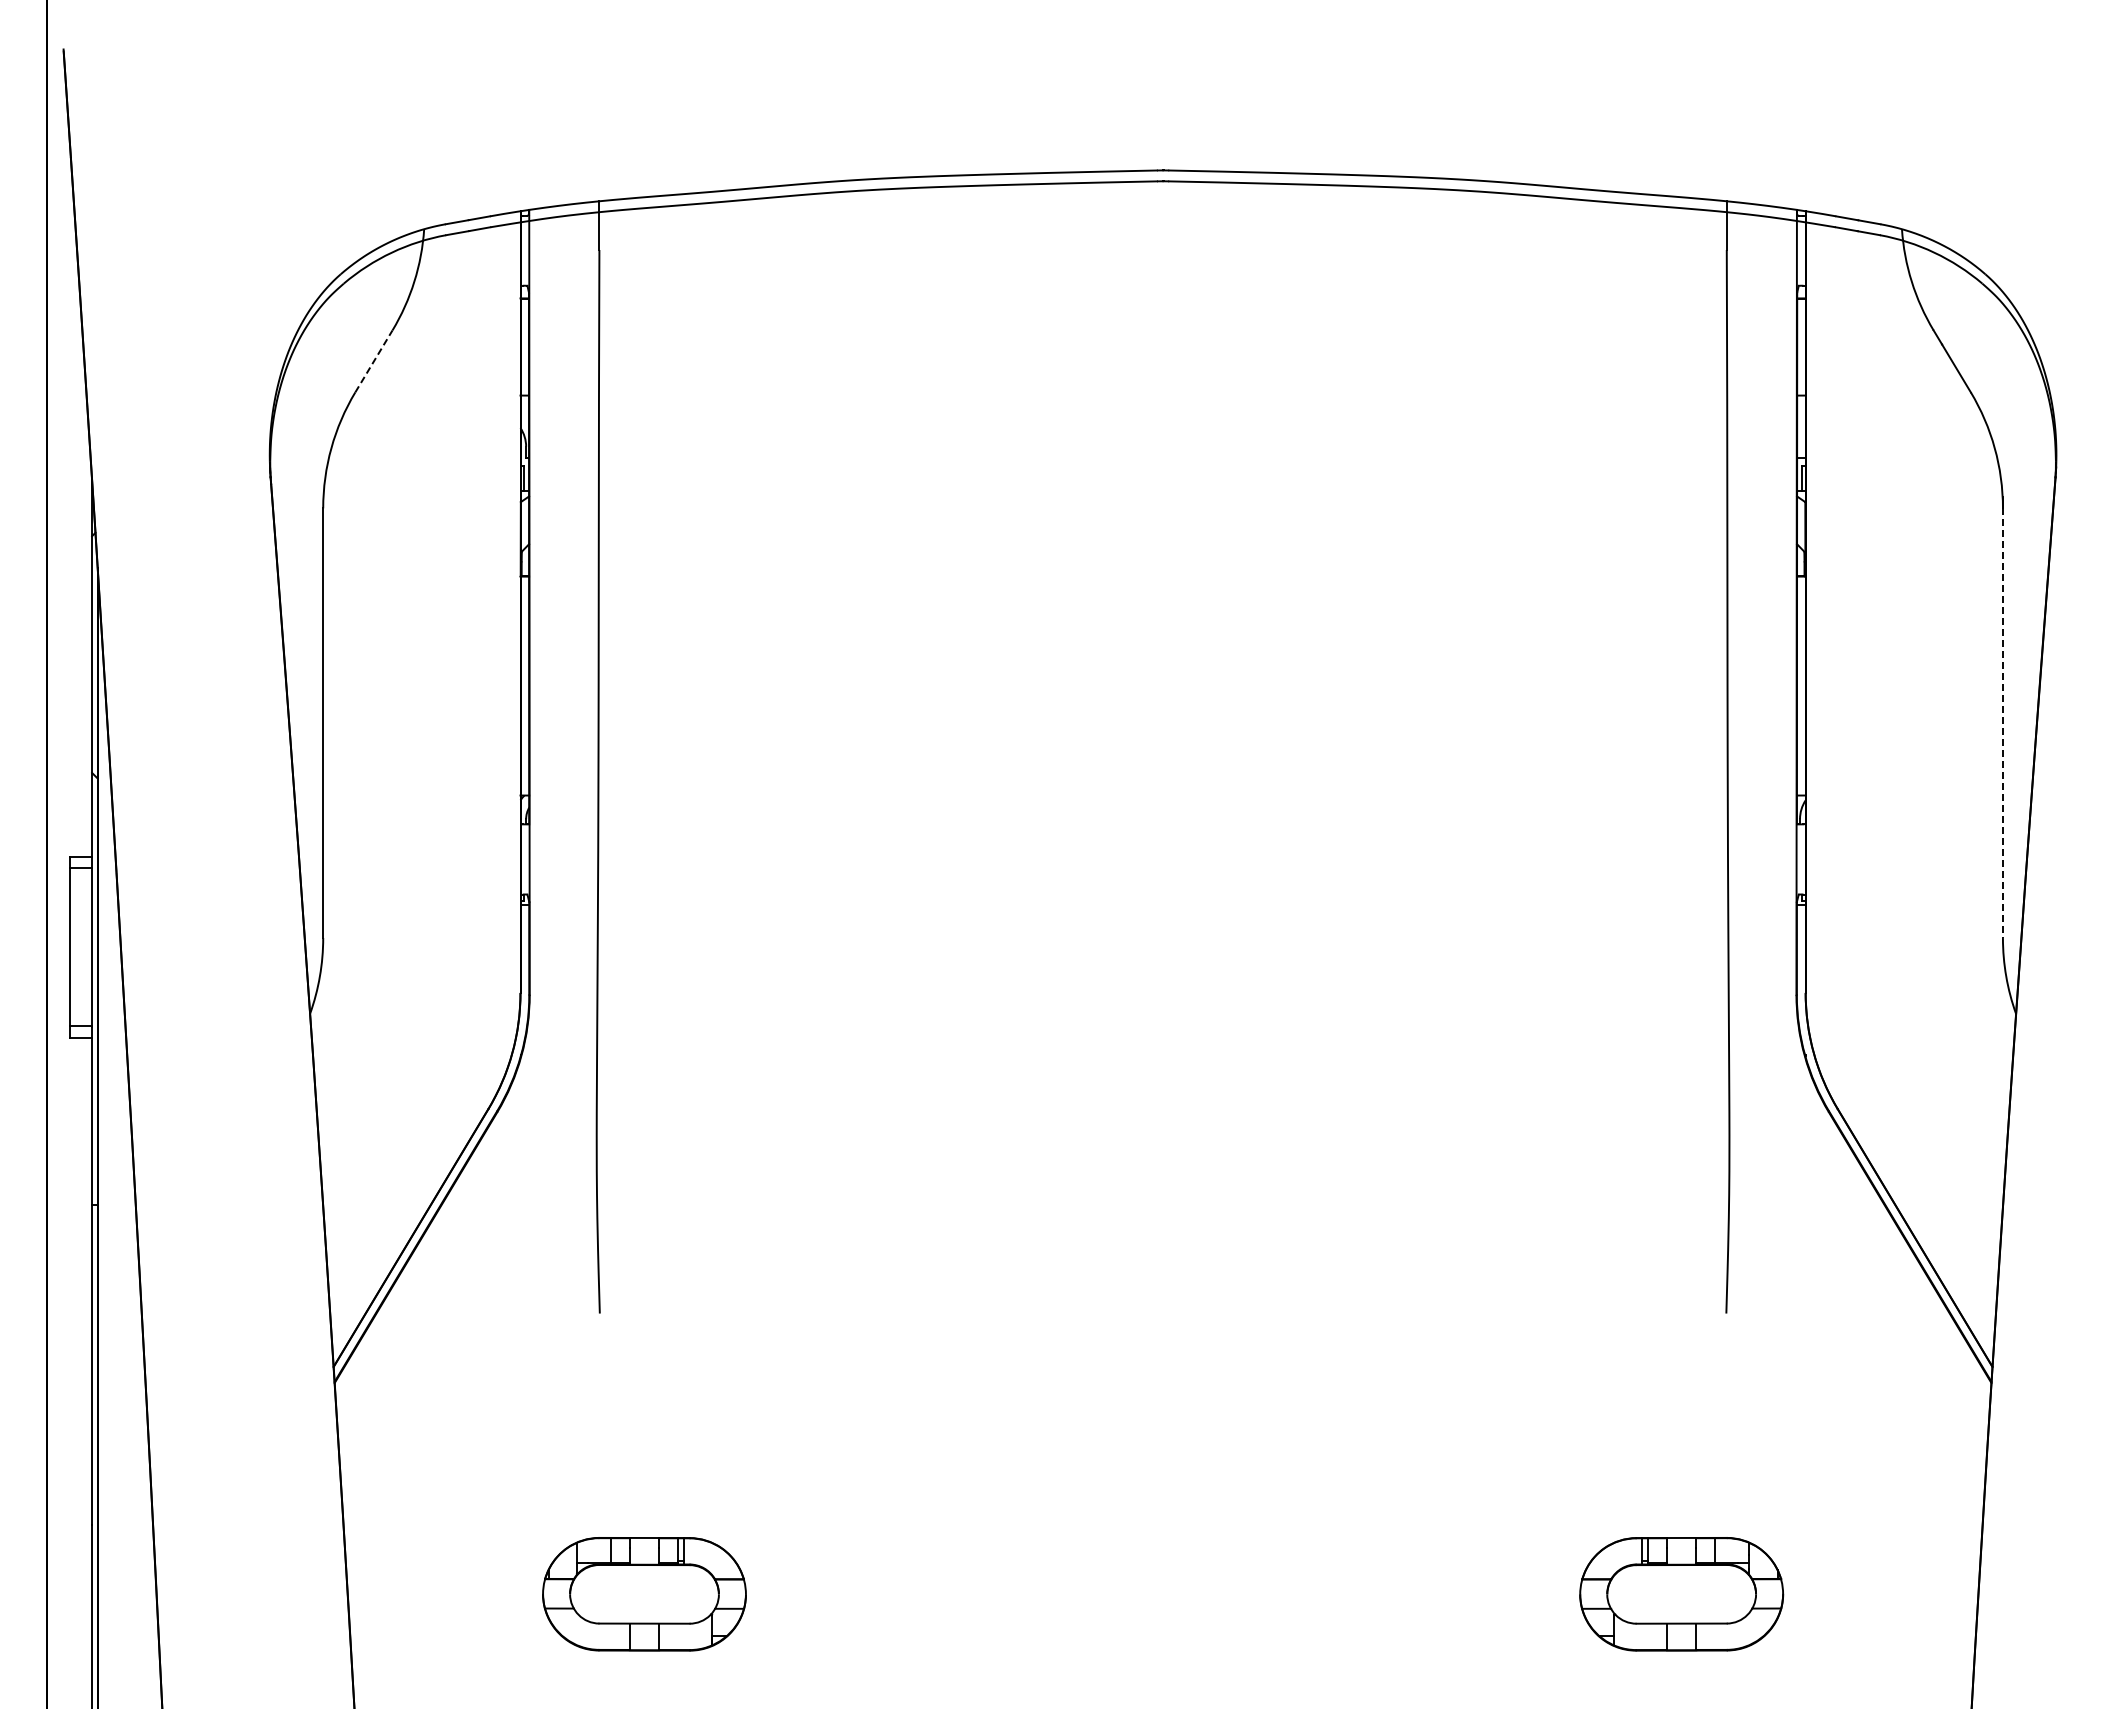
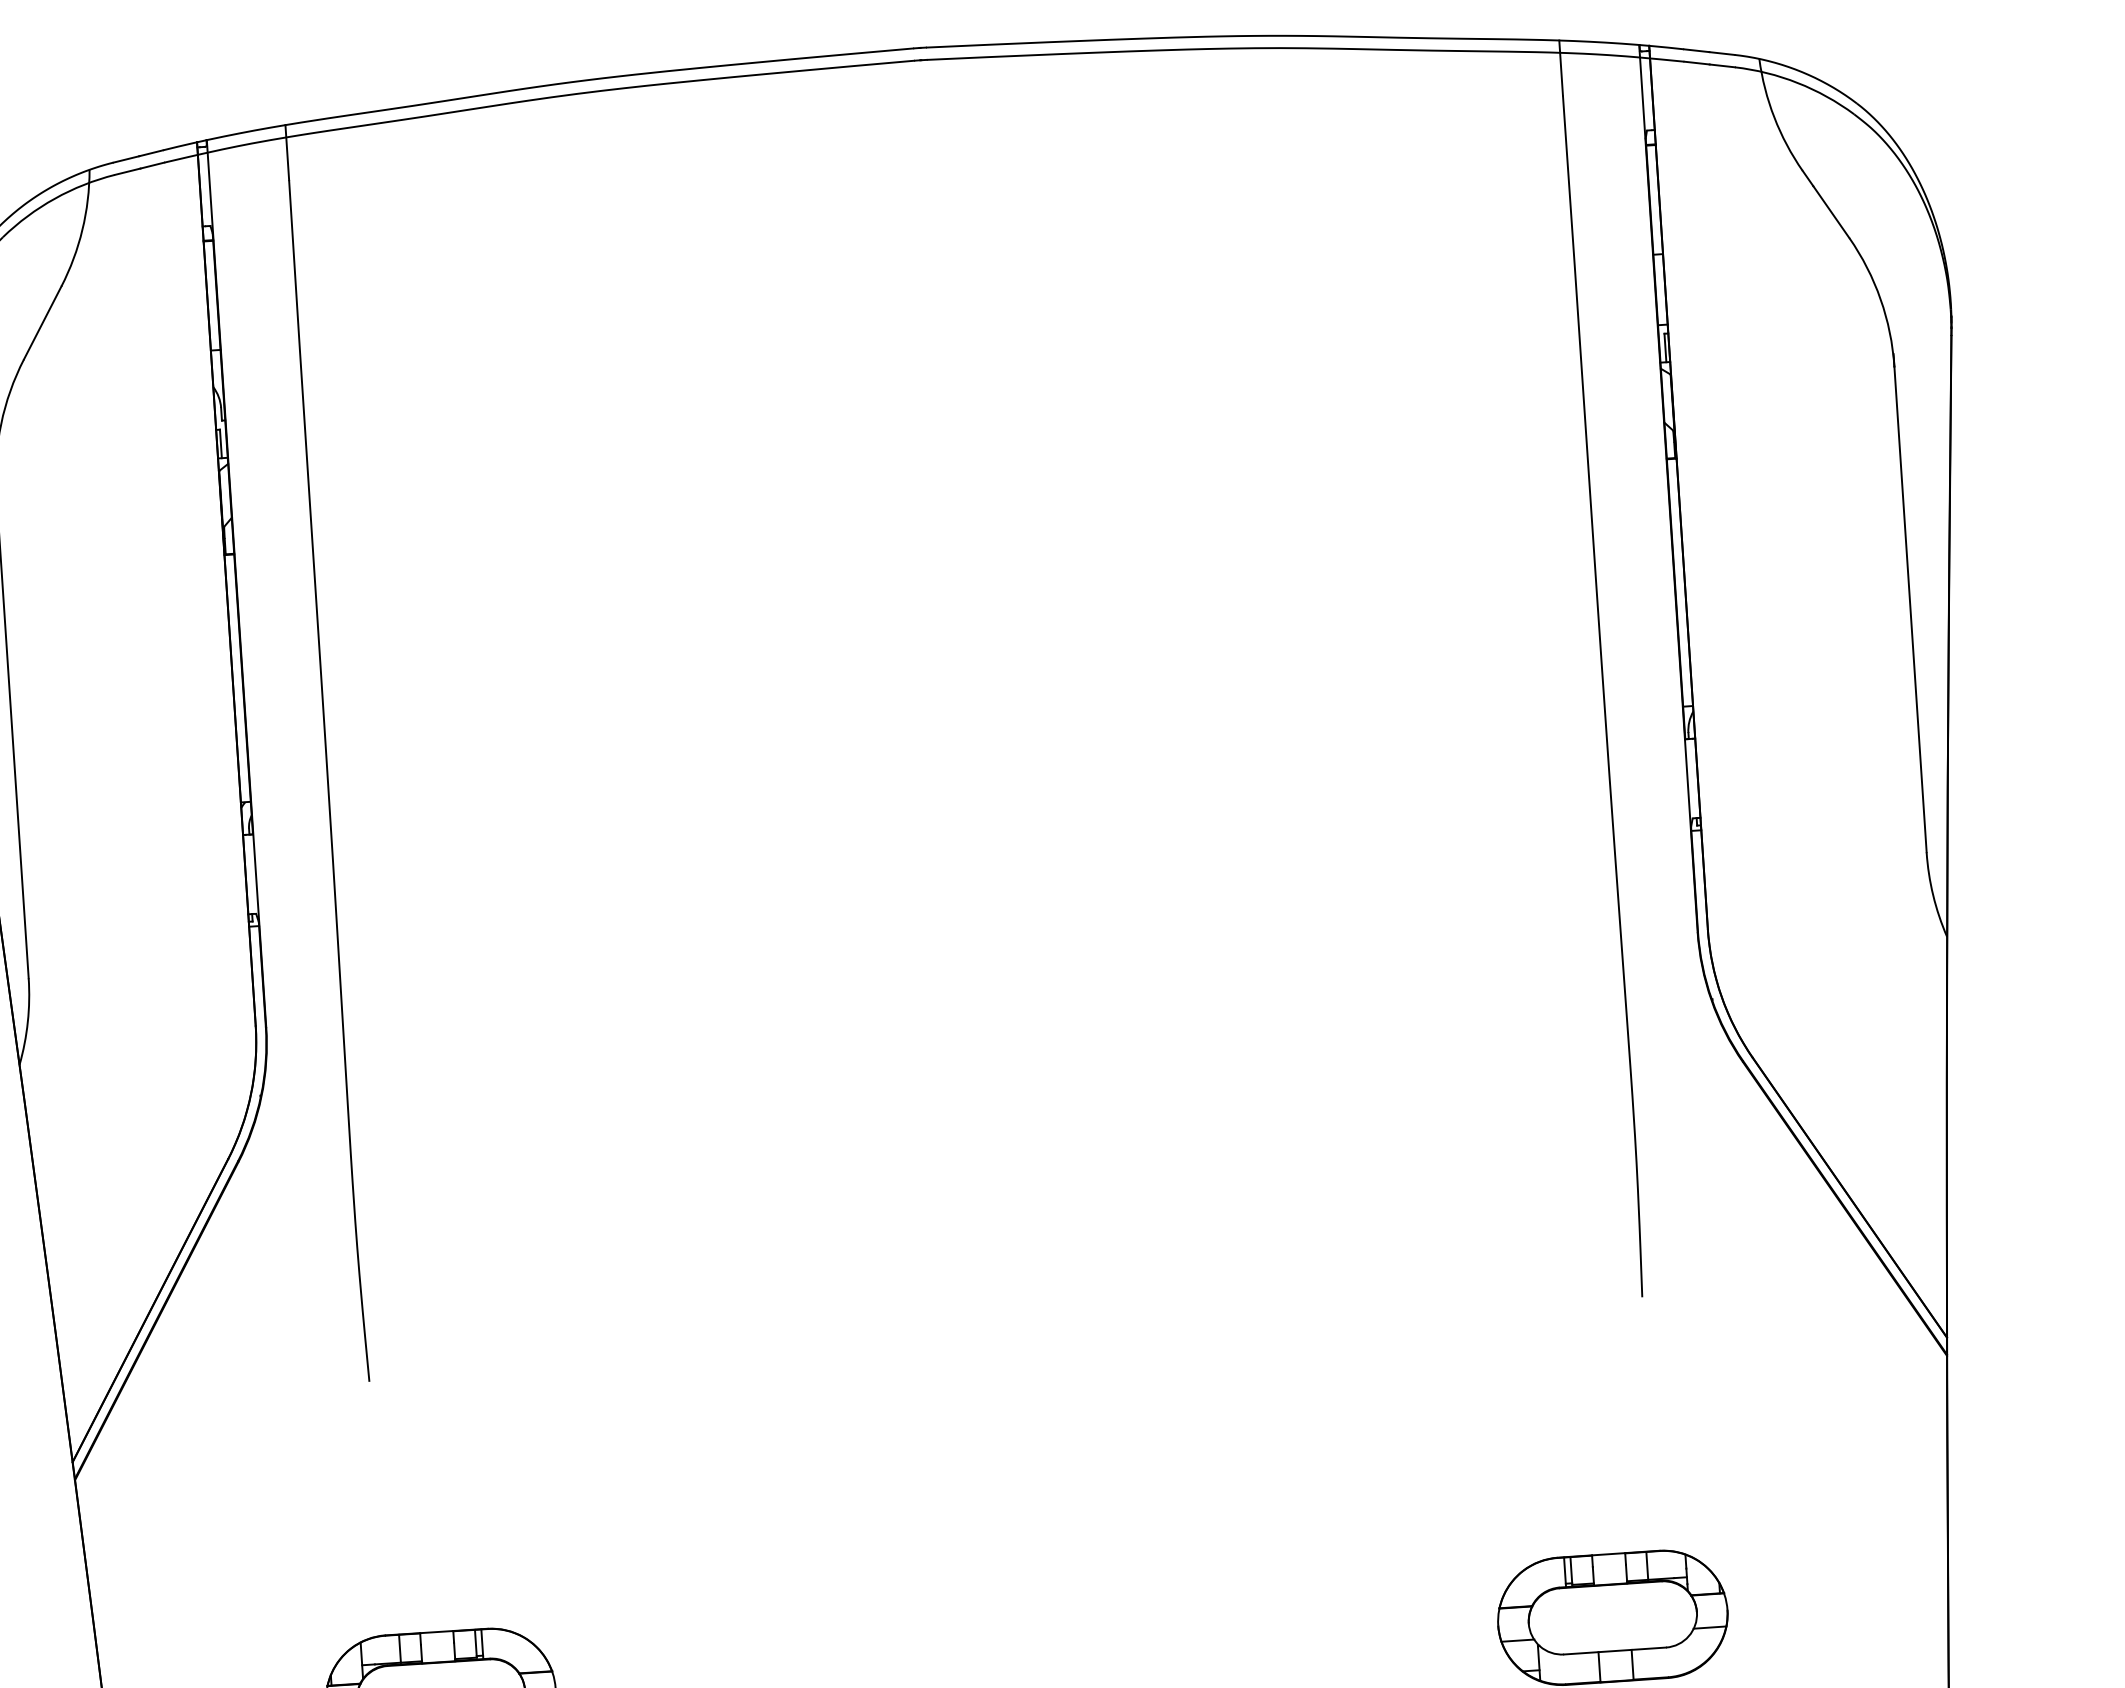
line: (374, 360) -> (43, 321), dashed -> solid
line: (2002, 723) -> (1910, 609), dashed -> solid

